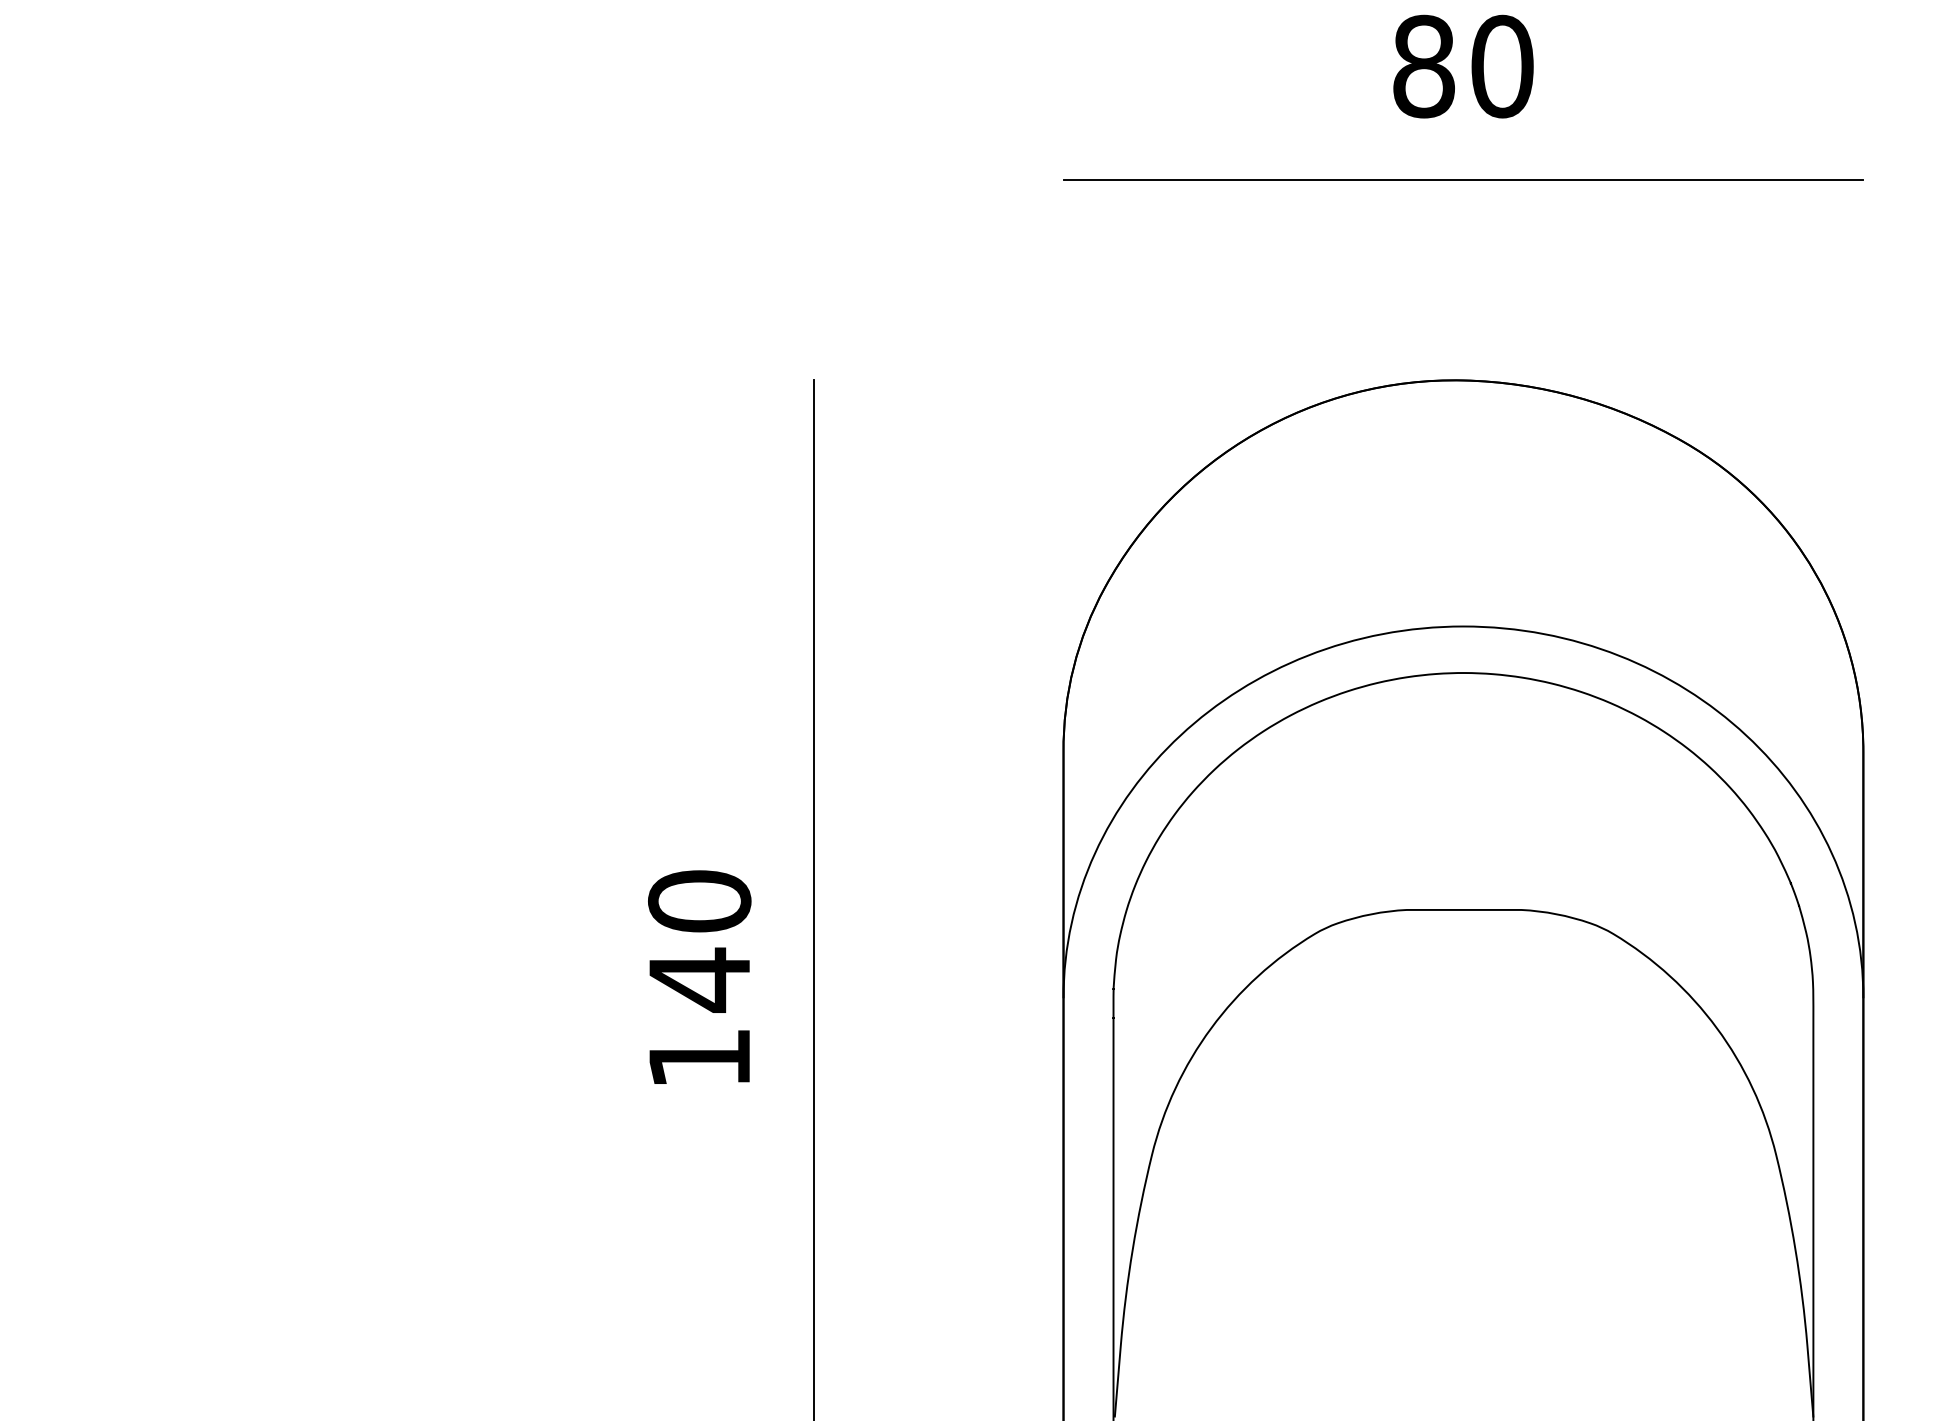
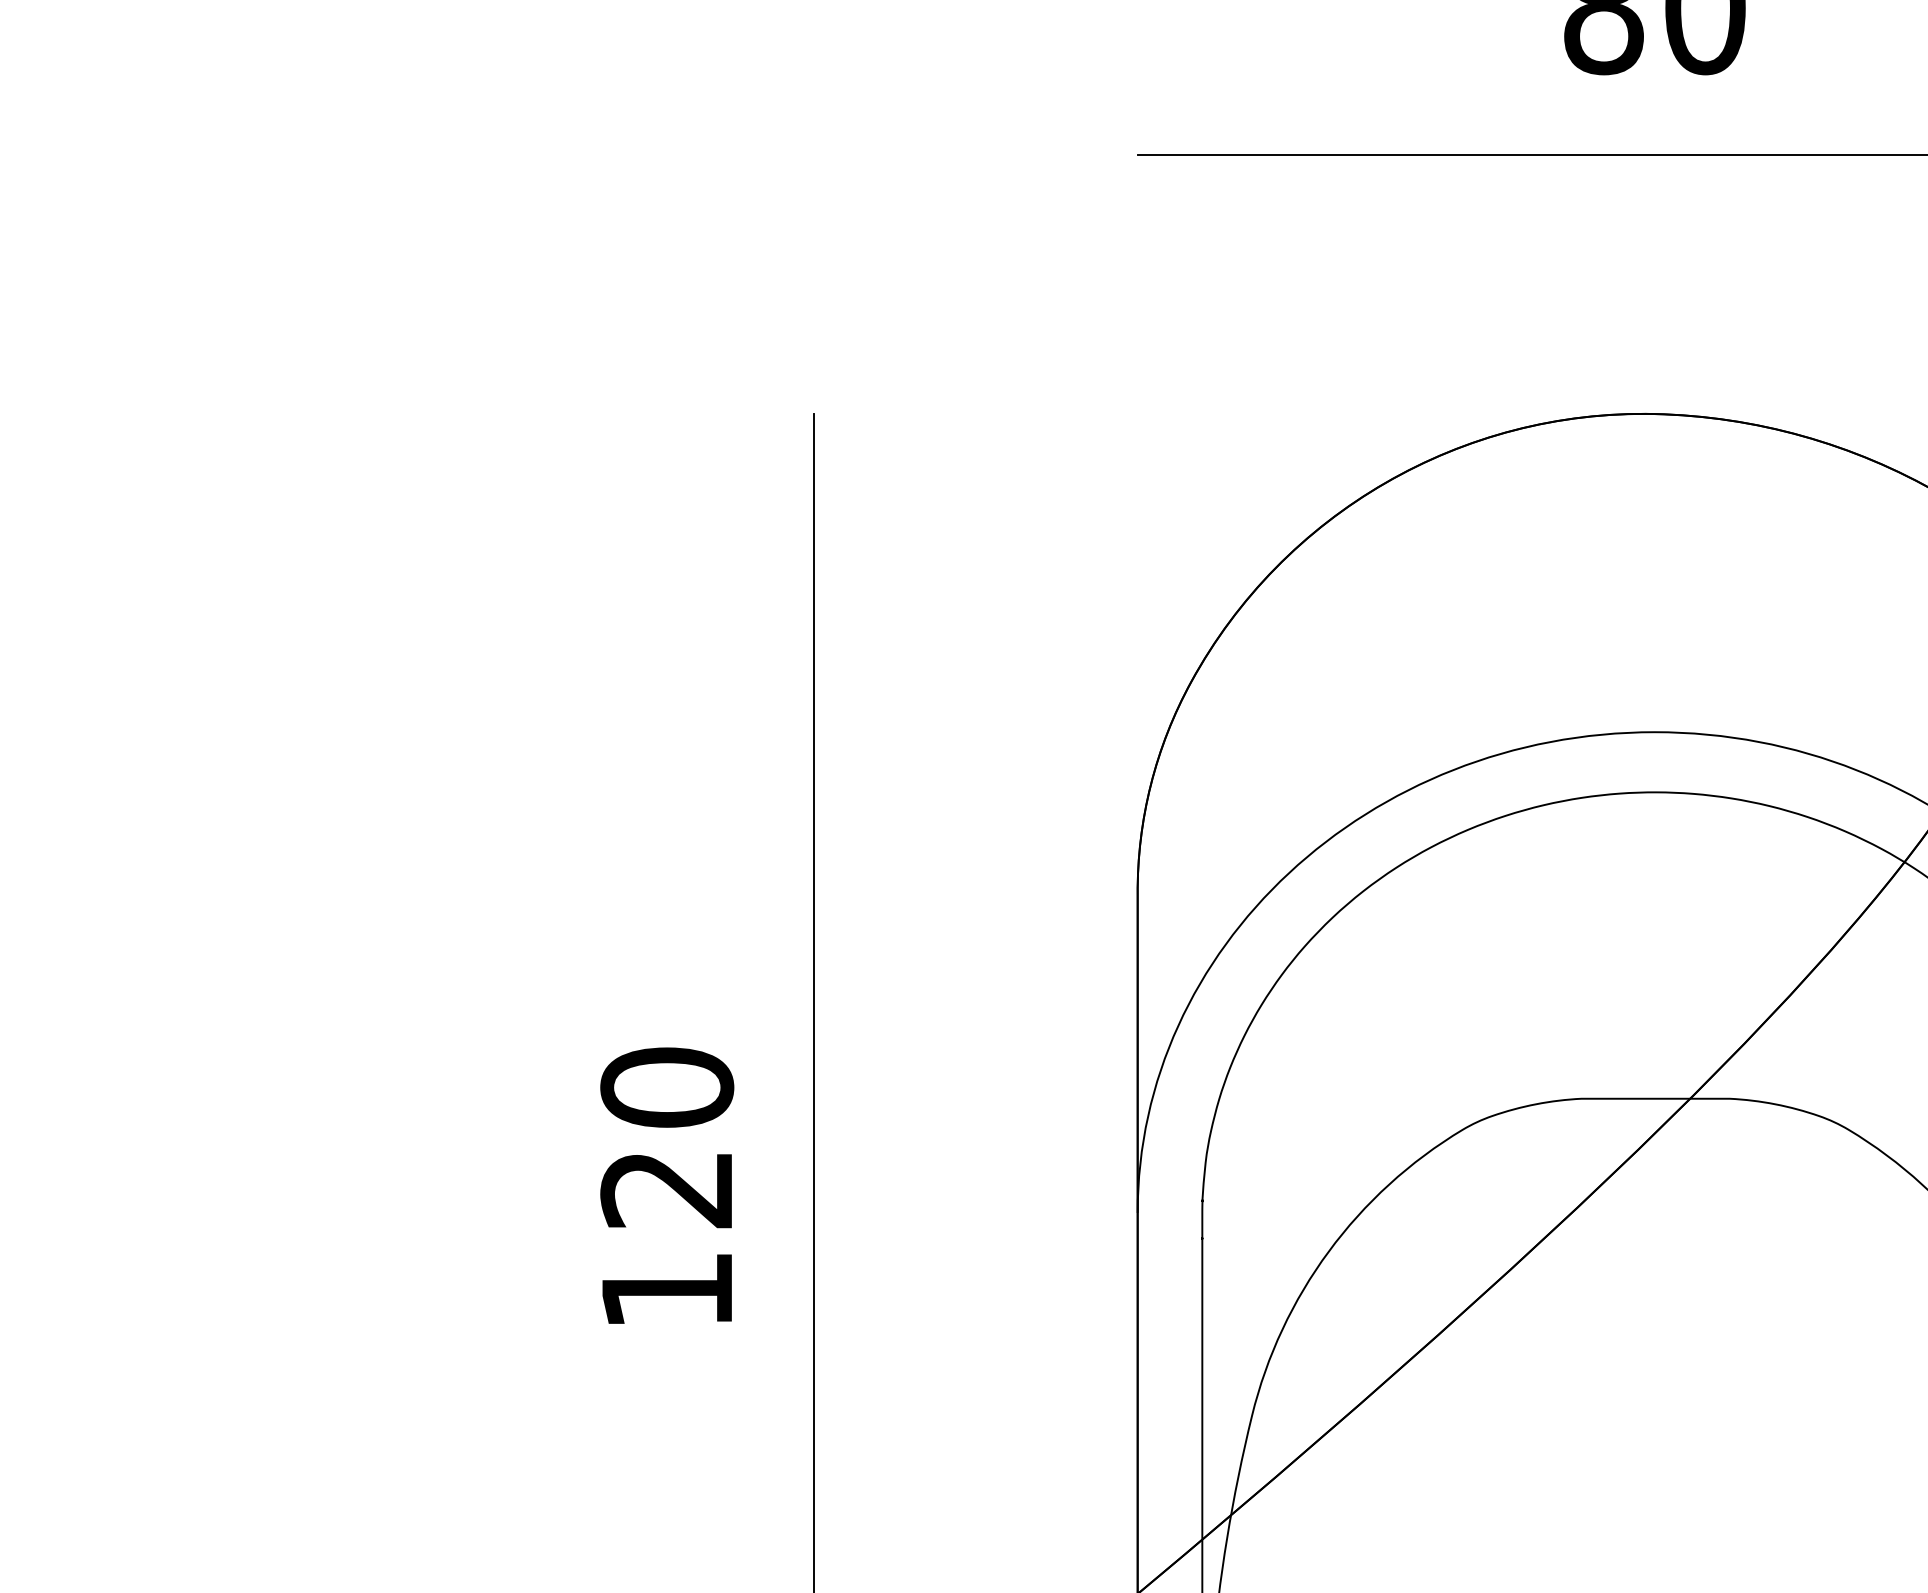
text: (698, 979) -> (665, 1188), 140 -> 120

